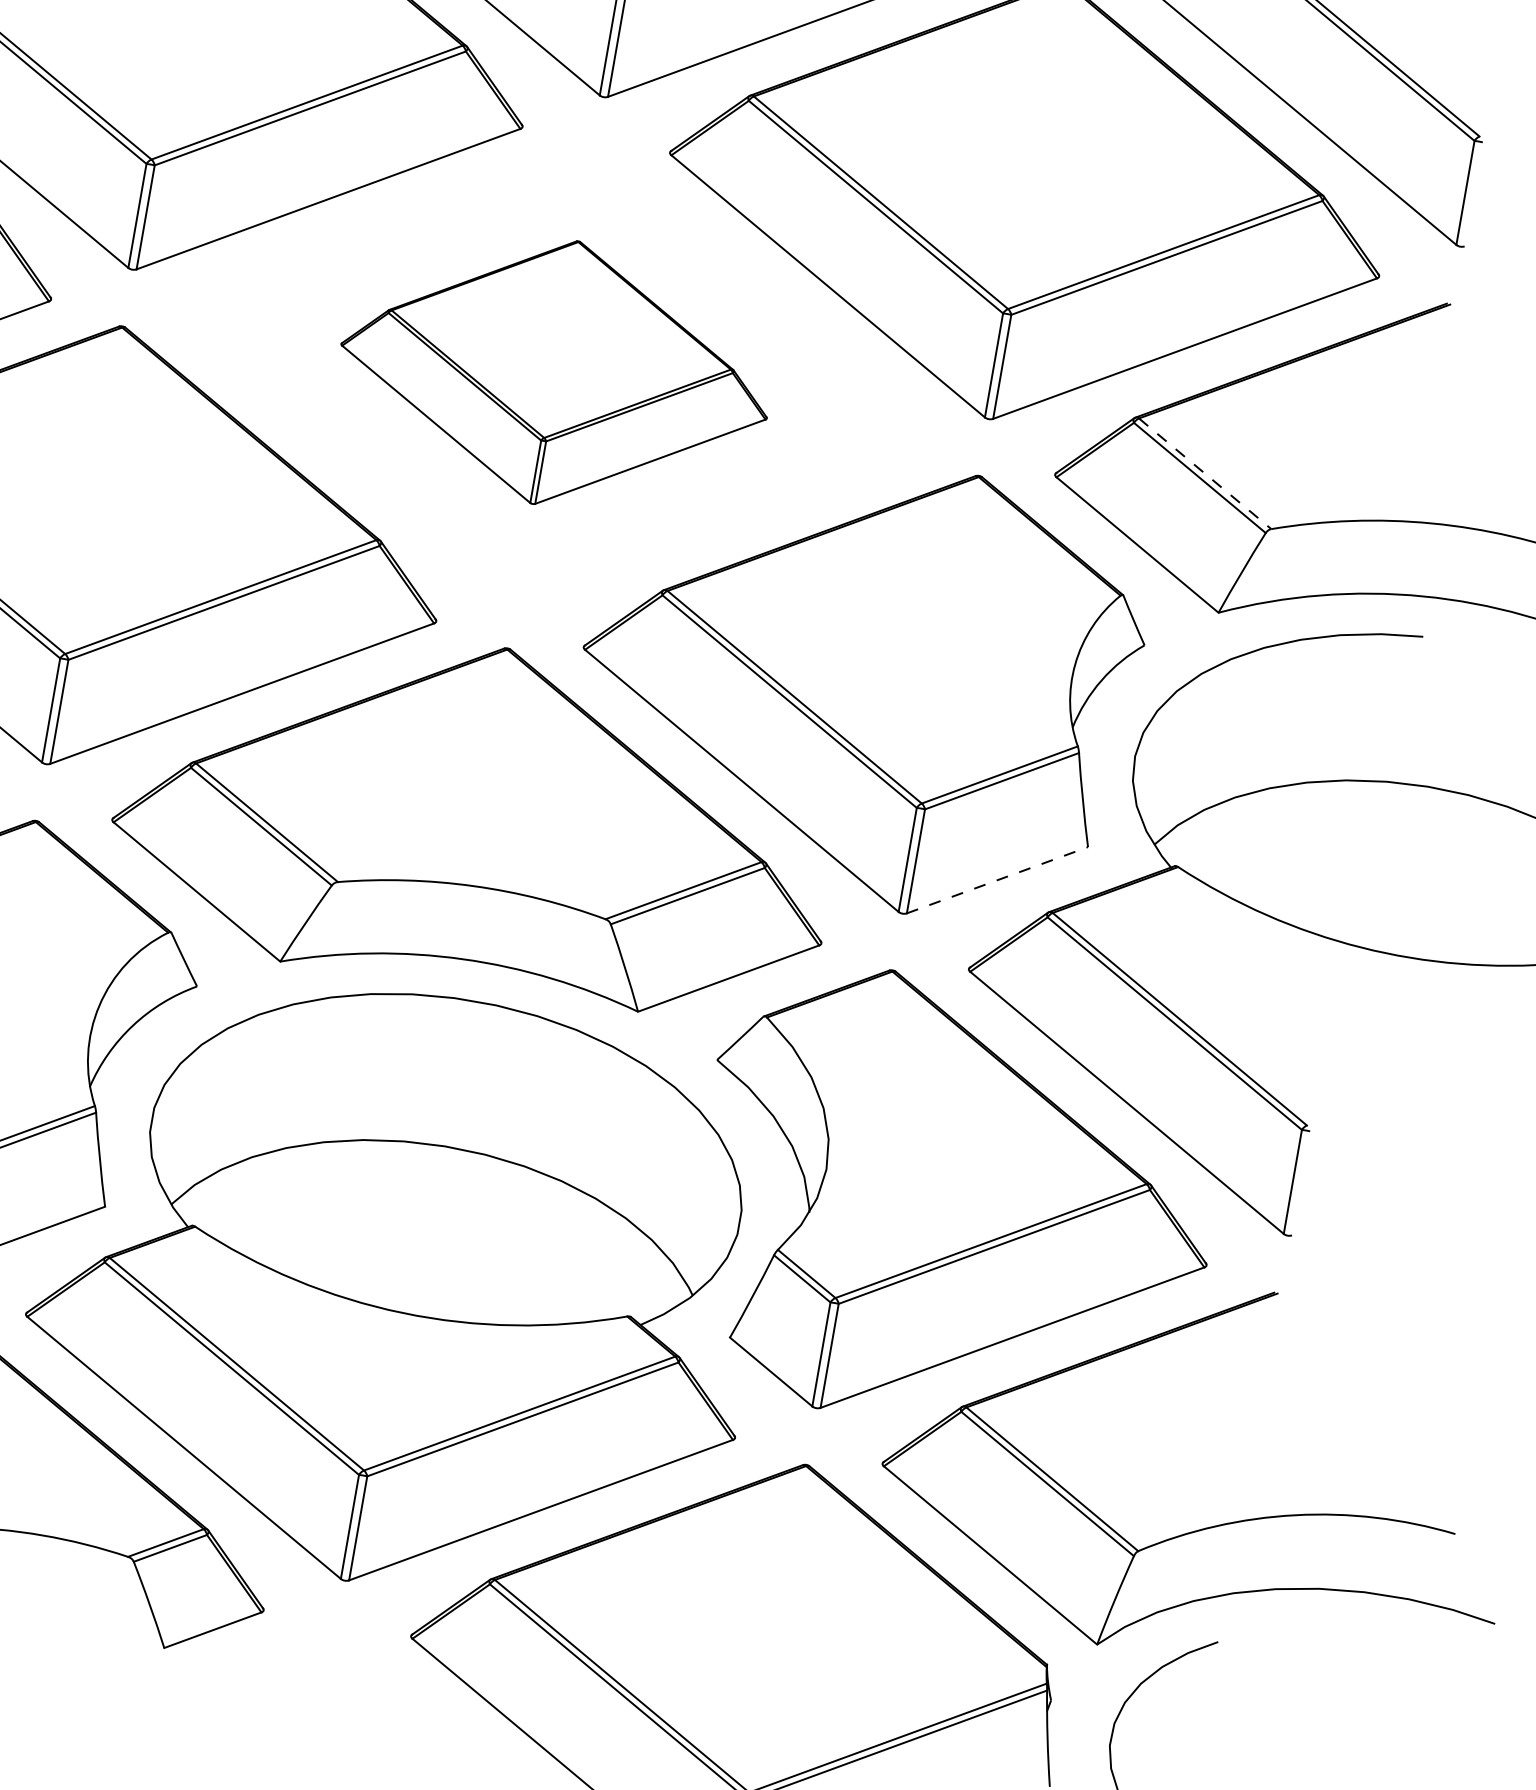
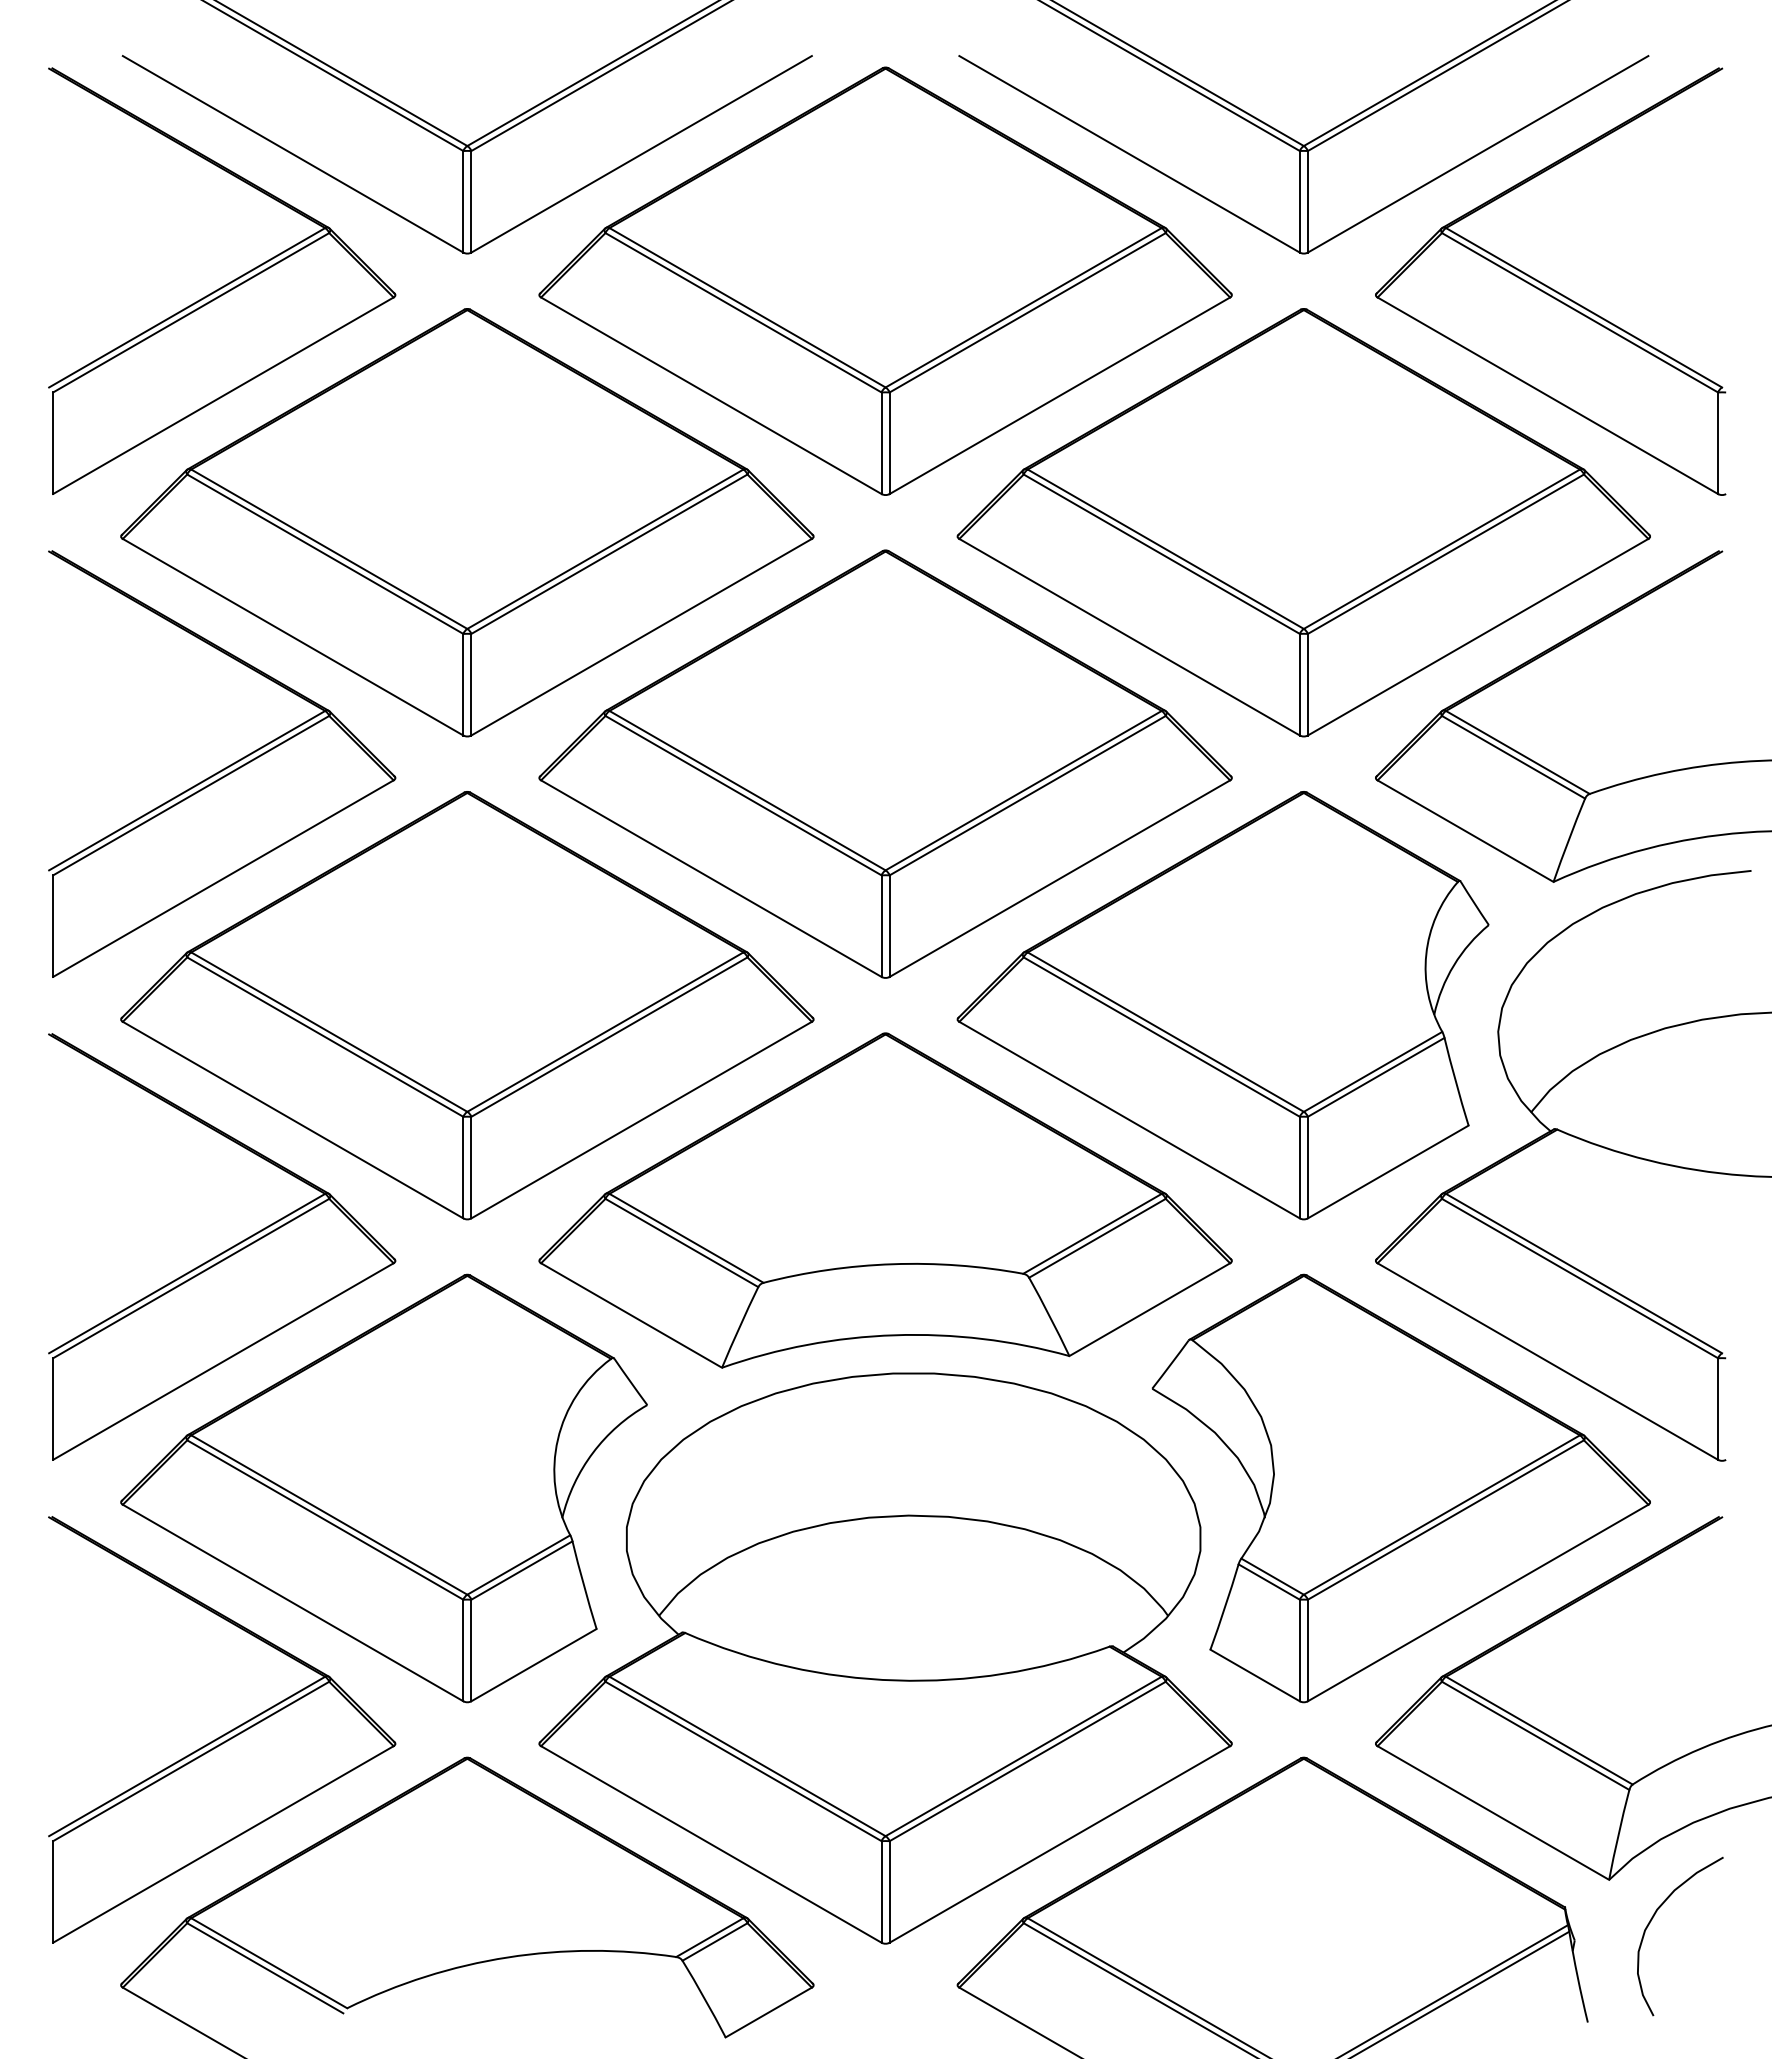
part: (555, 372) -> (885, 763), size x1.67
line: (1204, 473) -> (1517, 752), dashed -> solid
line: (997, 880) -> (1388, 1172), dashed -> solid

